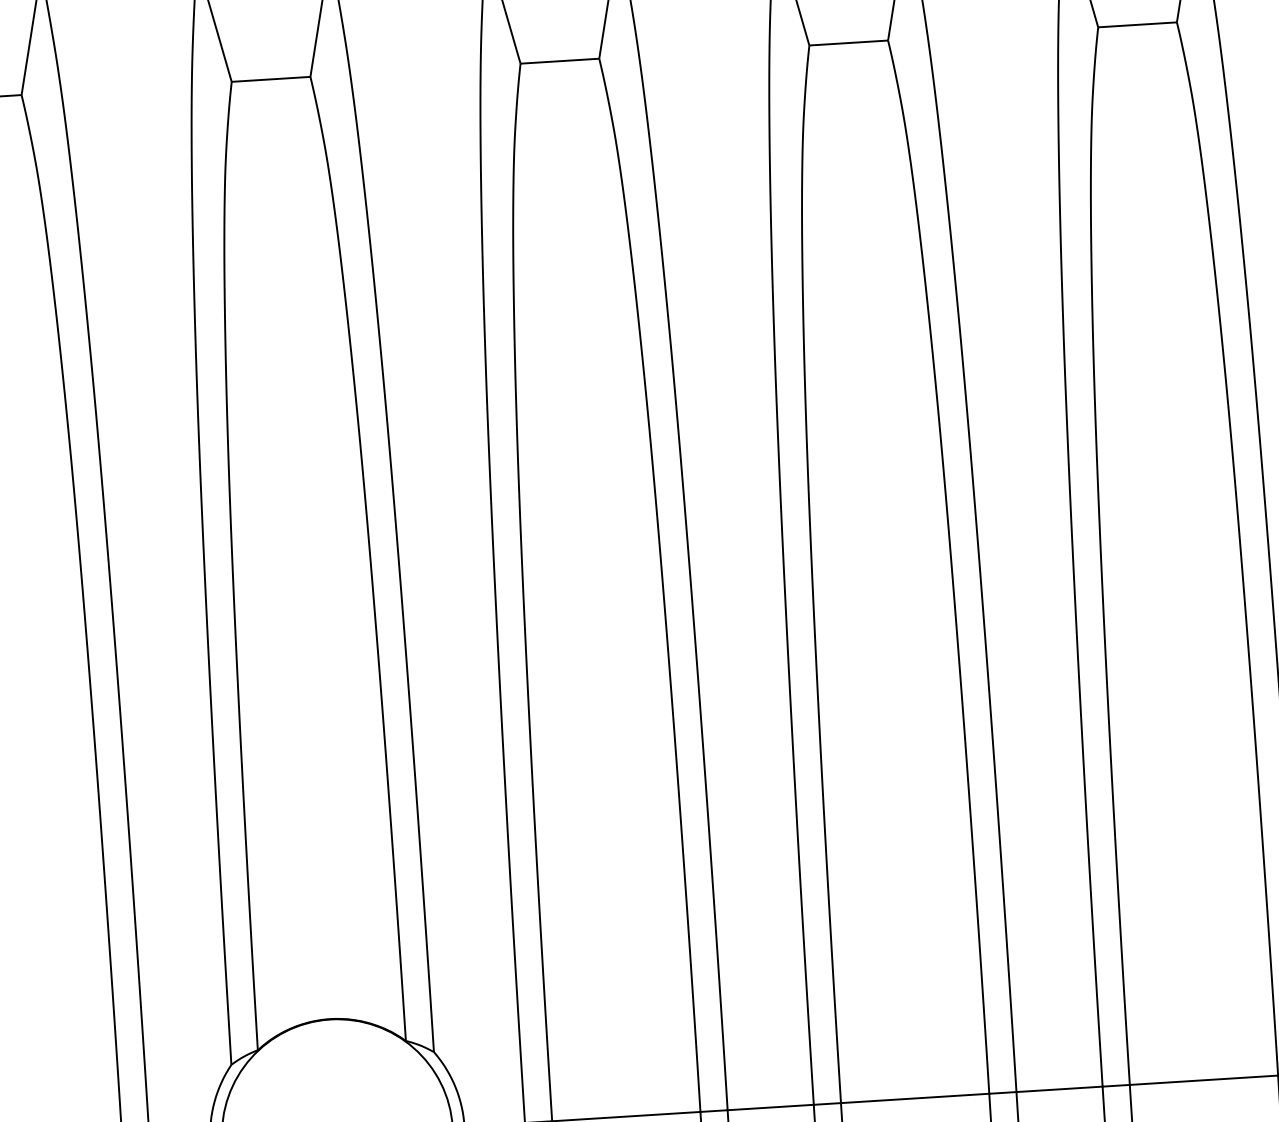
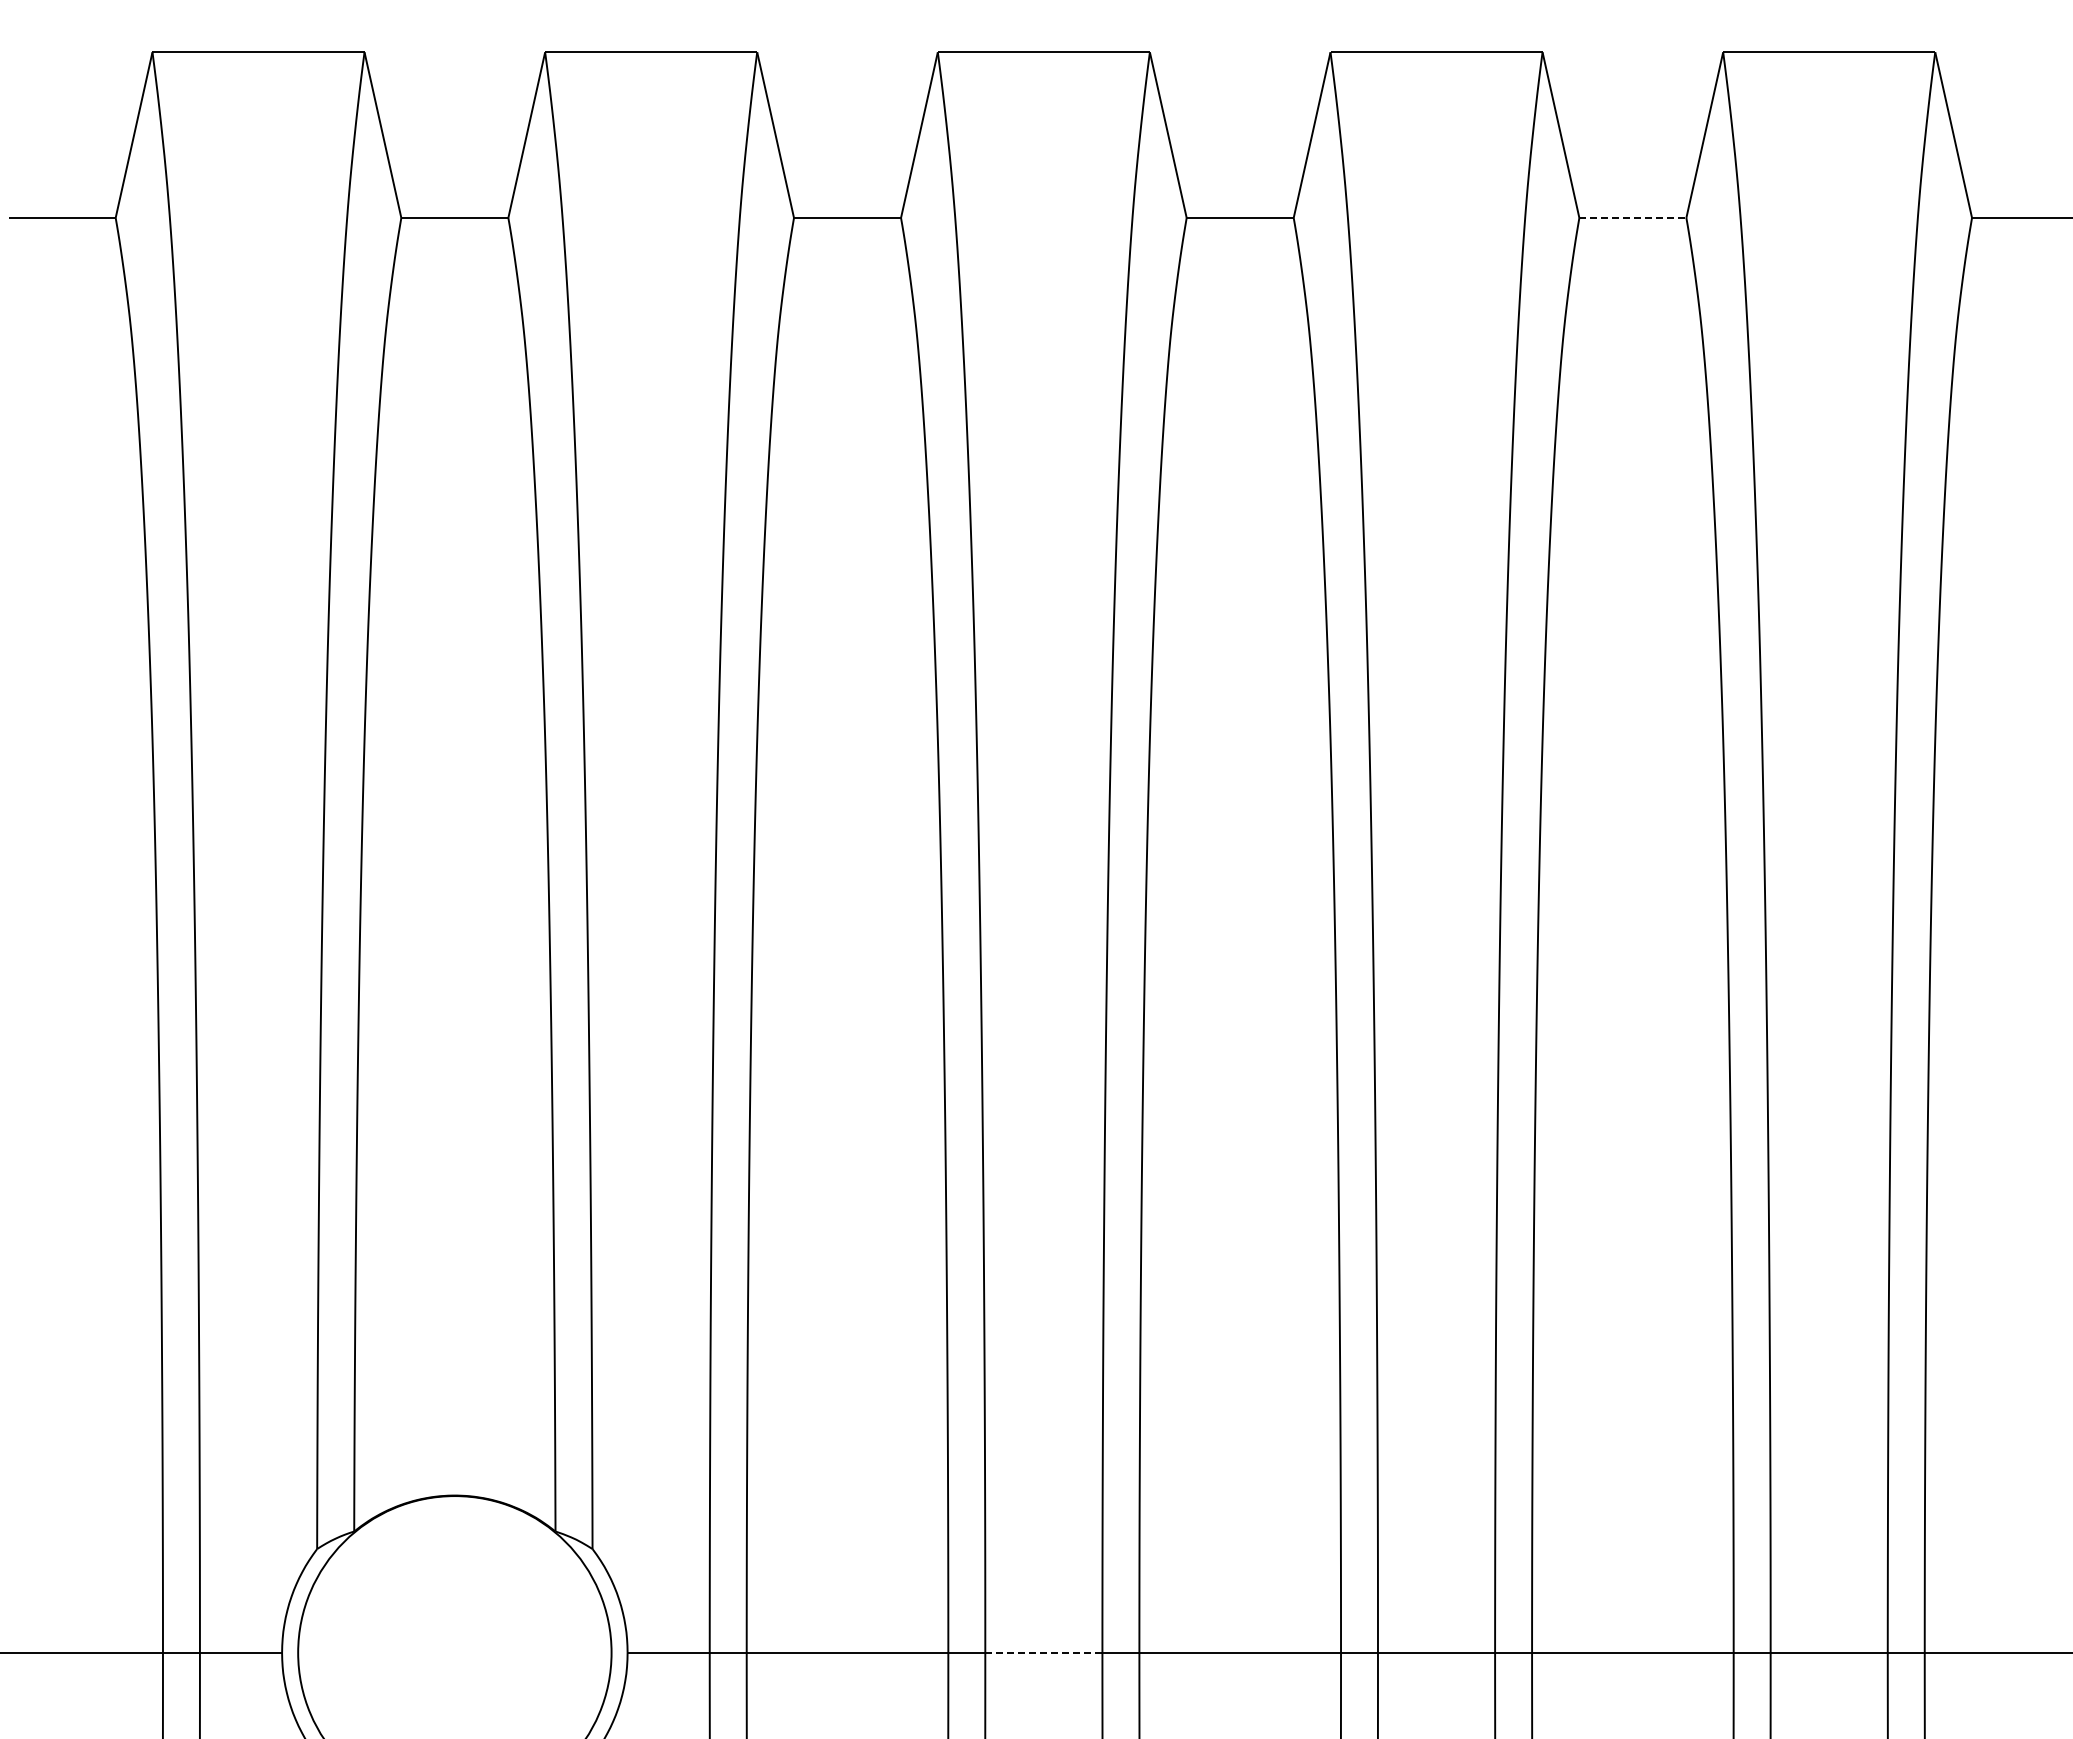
line: (1137, 24) -> (1632, 217), solid -> dashed
line: (770, 1107) -> (1043, 1652), solid -> dashed

